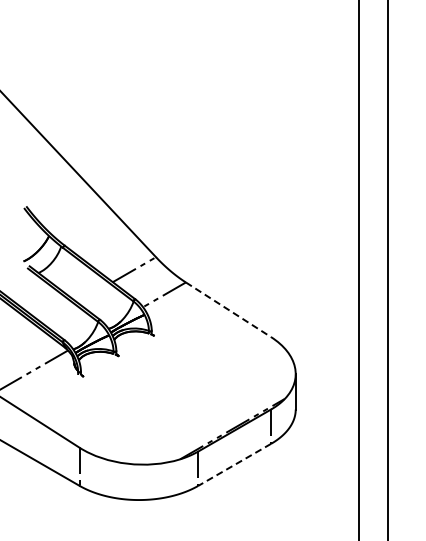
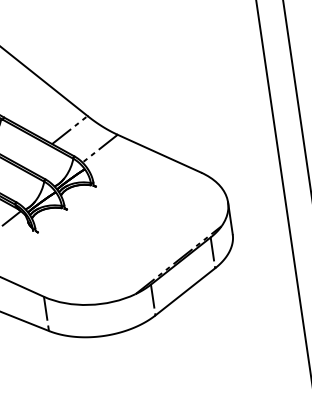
line: (228, 309) -> (159, 153), dashed -> solid
line: (234, 464) -> (185, 291), dashed -> solid

